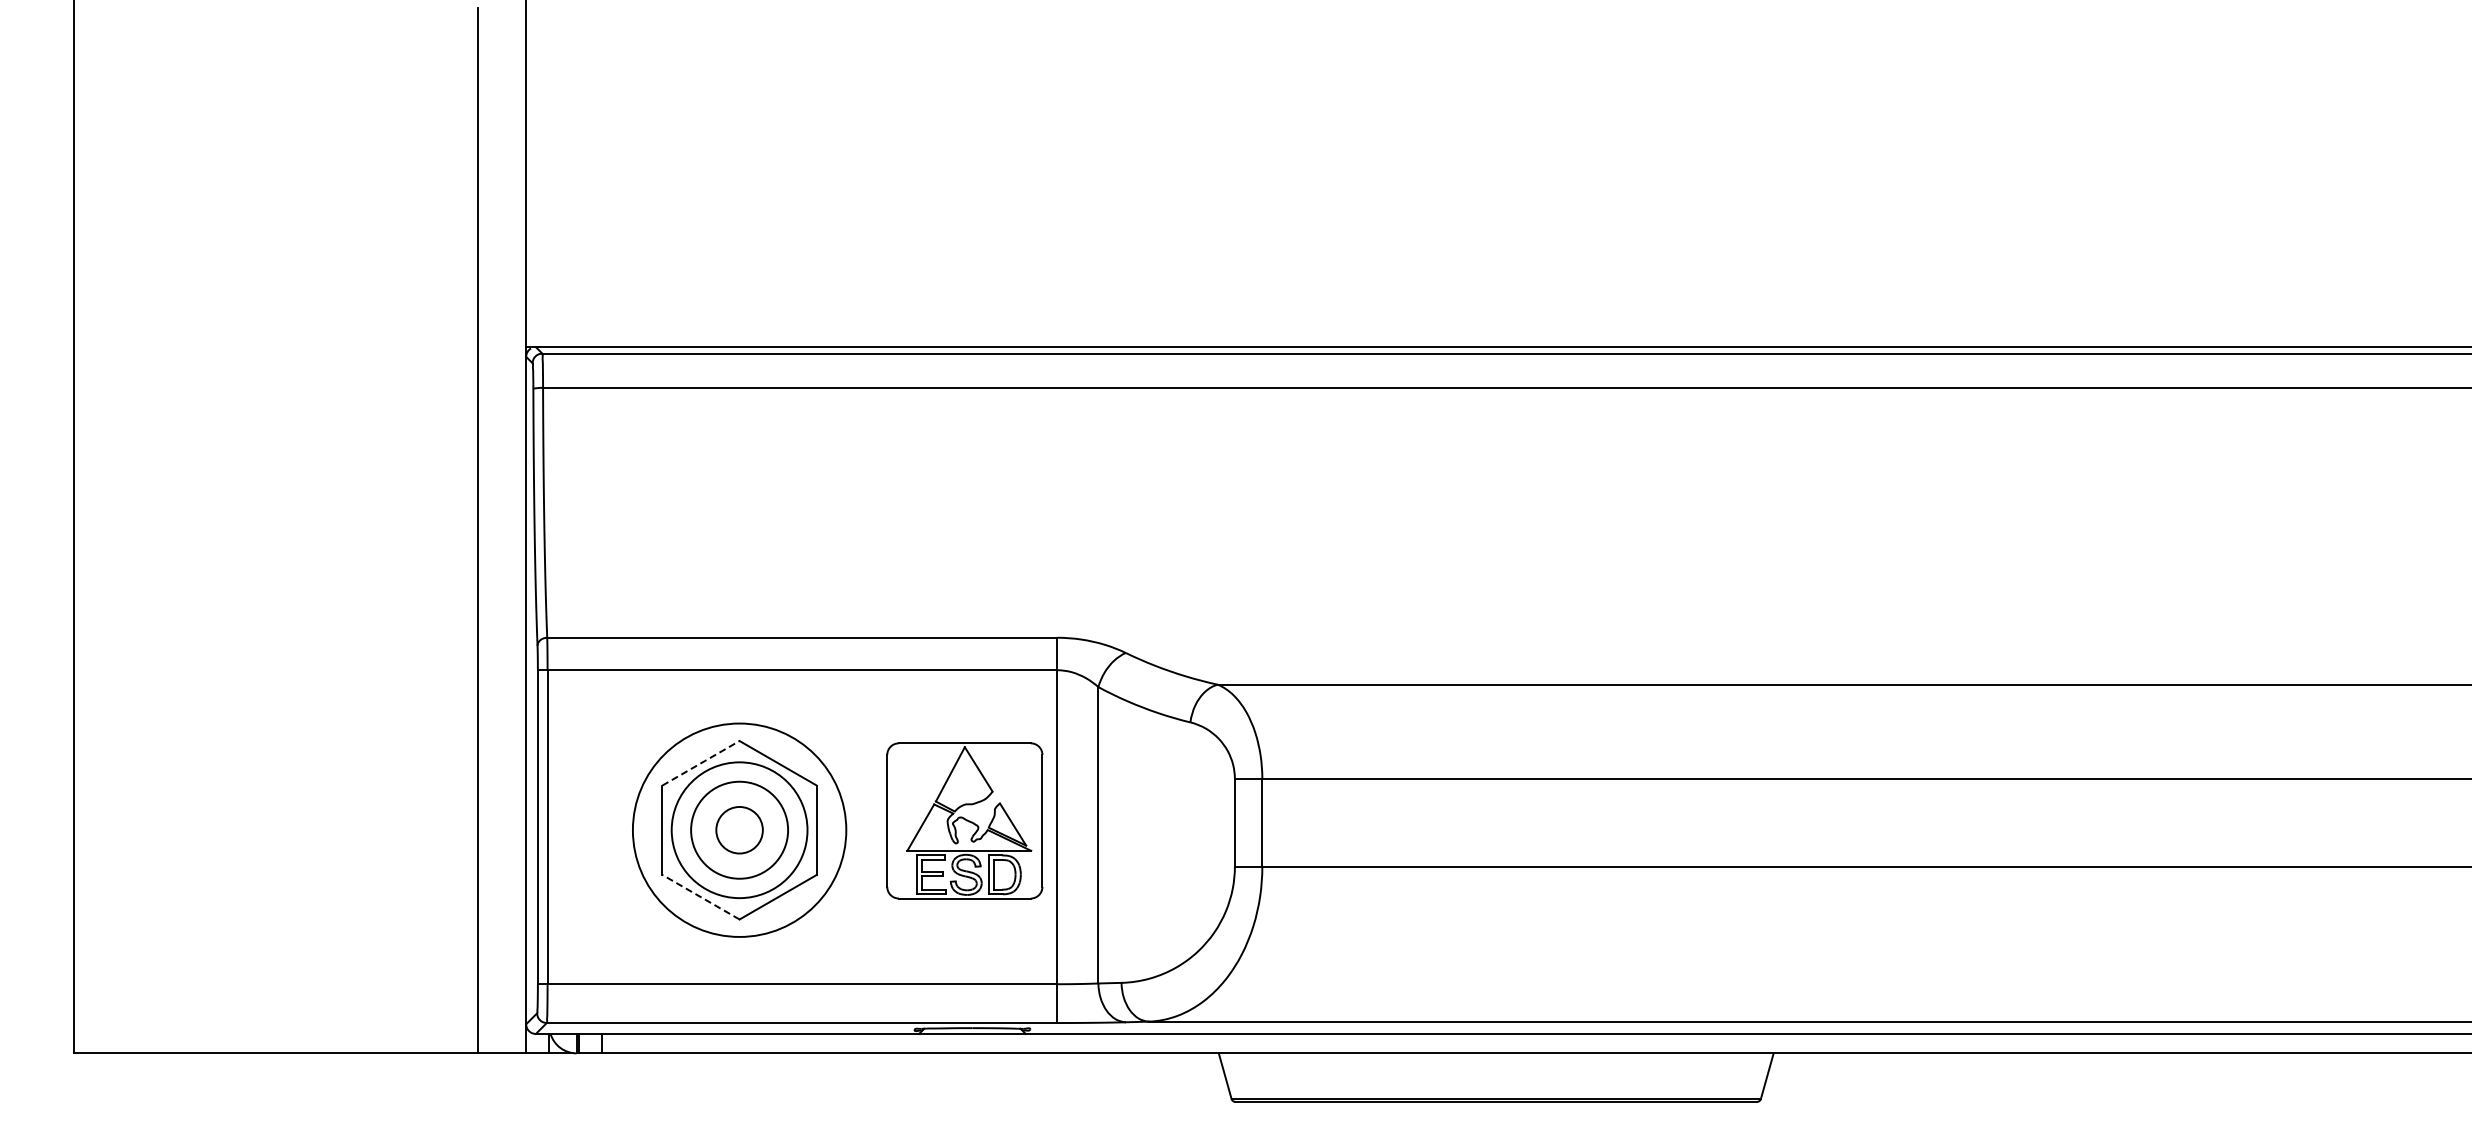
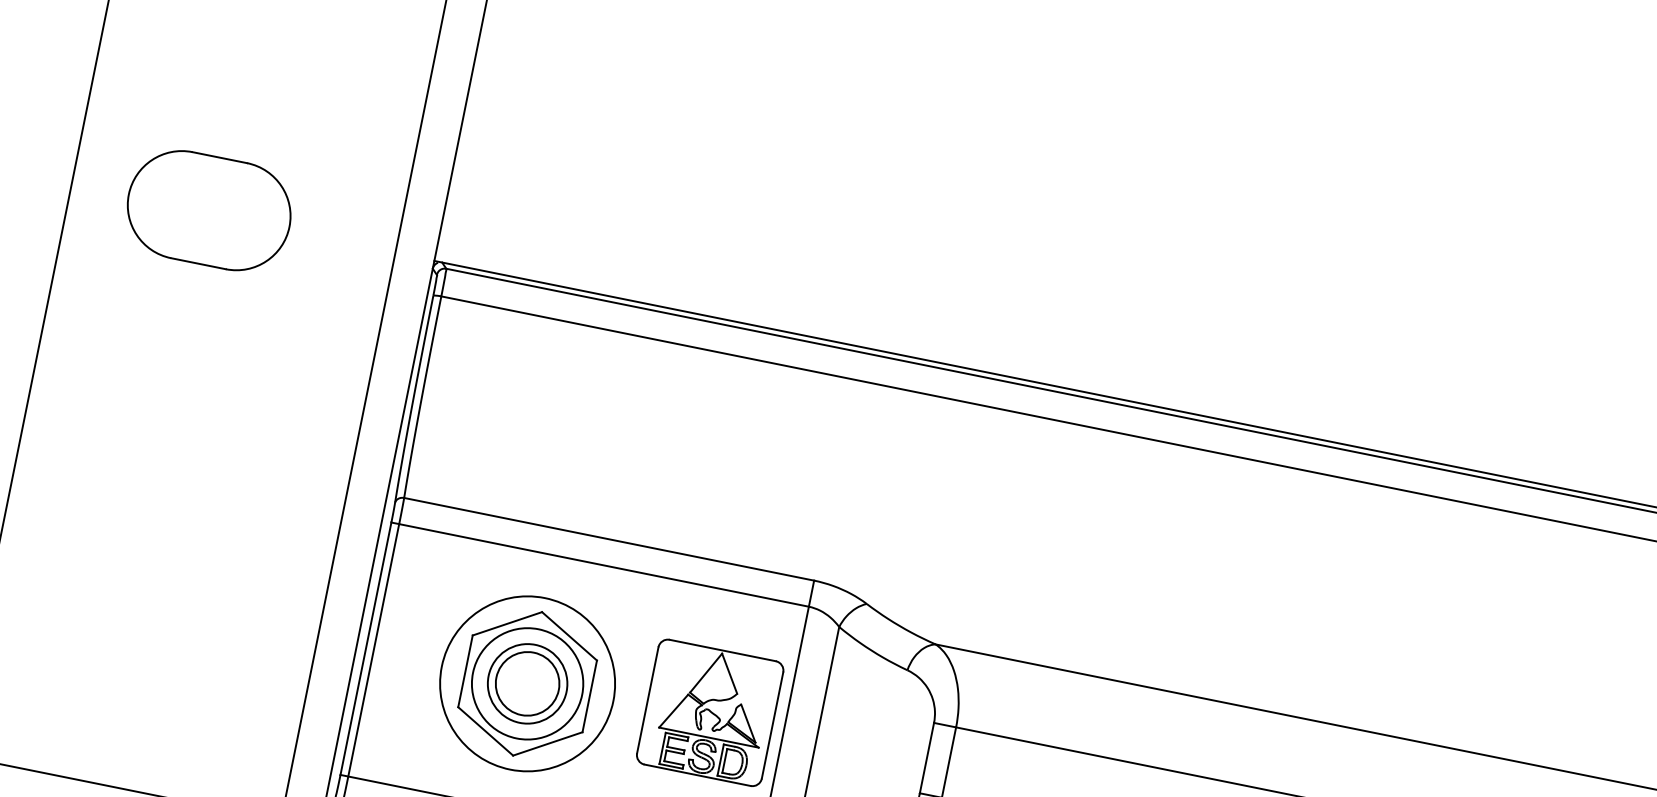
part: (244, 341) -> (208, 210), added
line: (700, 763) -> (507, 623), dashed -> solid
circle: (739, 830) -> (527, 684), size x1.67
line: (700, 897) -> (485, 731), dashed -> solid

